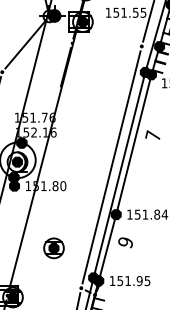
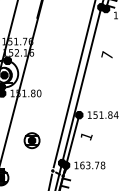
line: (133, 144) -> (92, 61), removed
text: (125, 242) -> (86, 136), 9 -> 1
text: (133, 281) -> (92, 165), 151.95 -> 163.78

